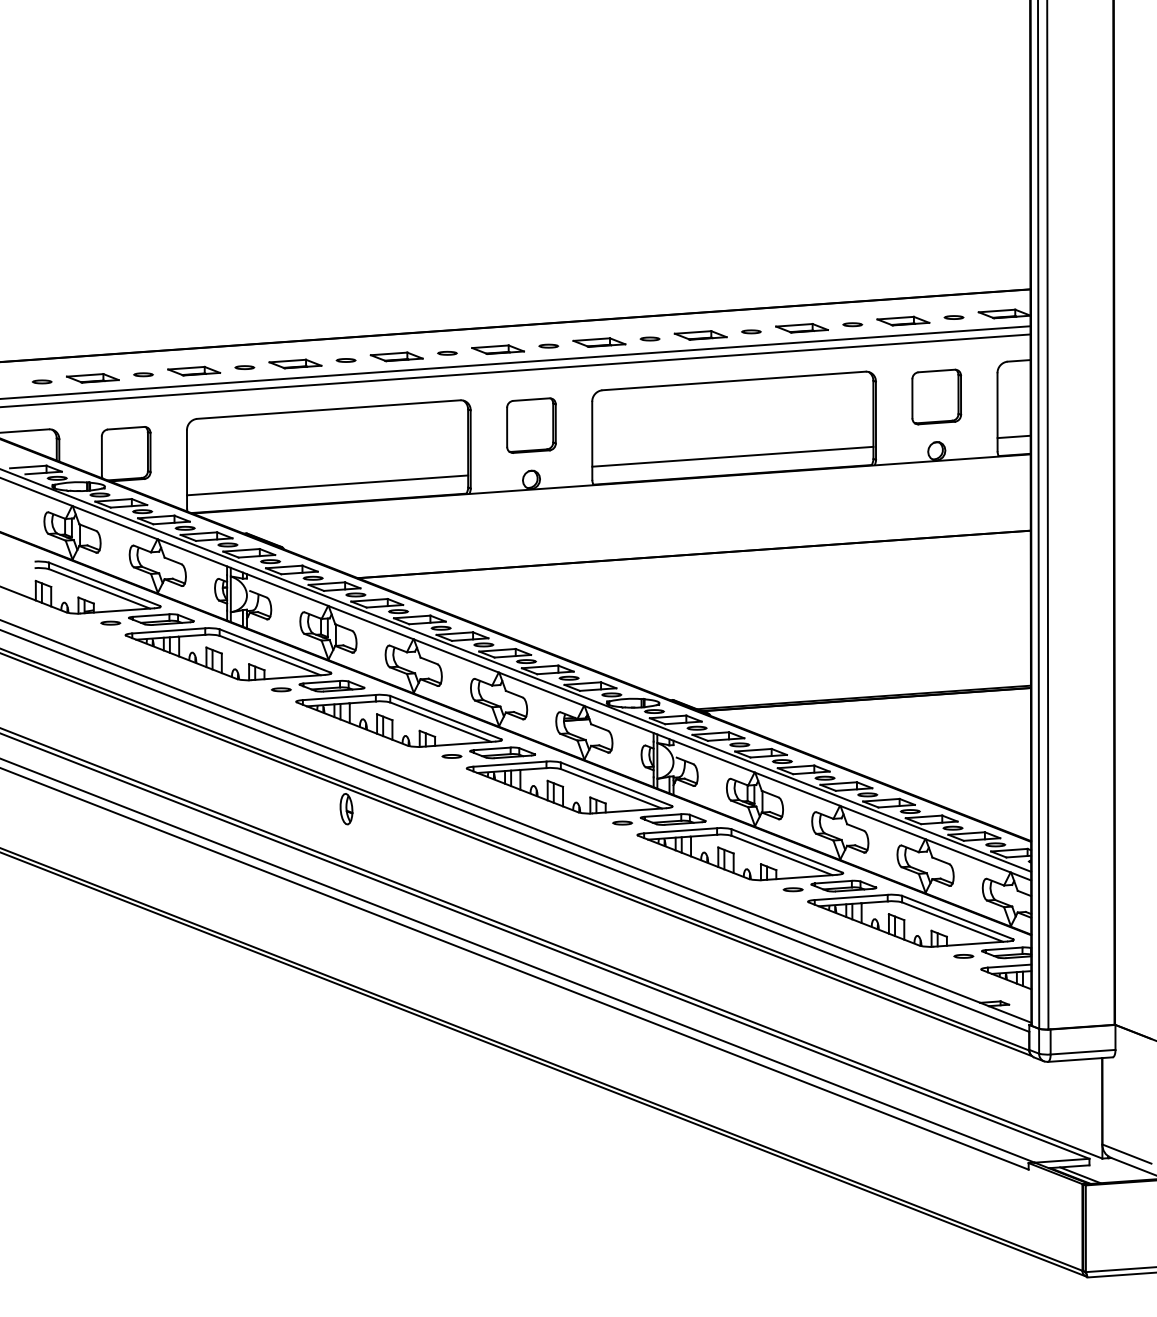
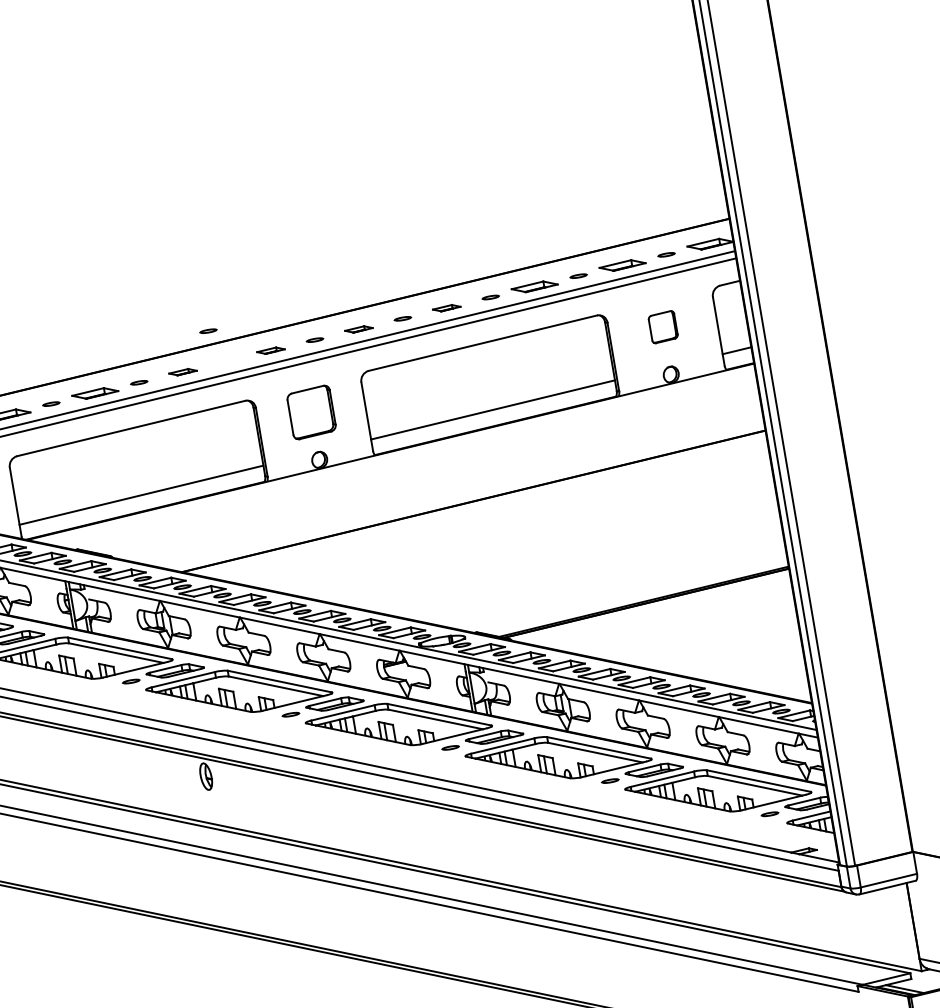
part: (700, 335) -> (446, 308), size x0.6
part: (599, 342) -> (358, 329), size x0.6
part: (497, 349) -> (270, 350), size x0.6
part: (447, 352) -> (208, 330), moved
part: (396, 356) -> (182, 371), size x0.6
part: (936, 396) -> (662, 326), size x0.6

